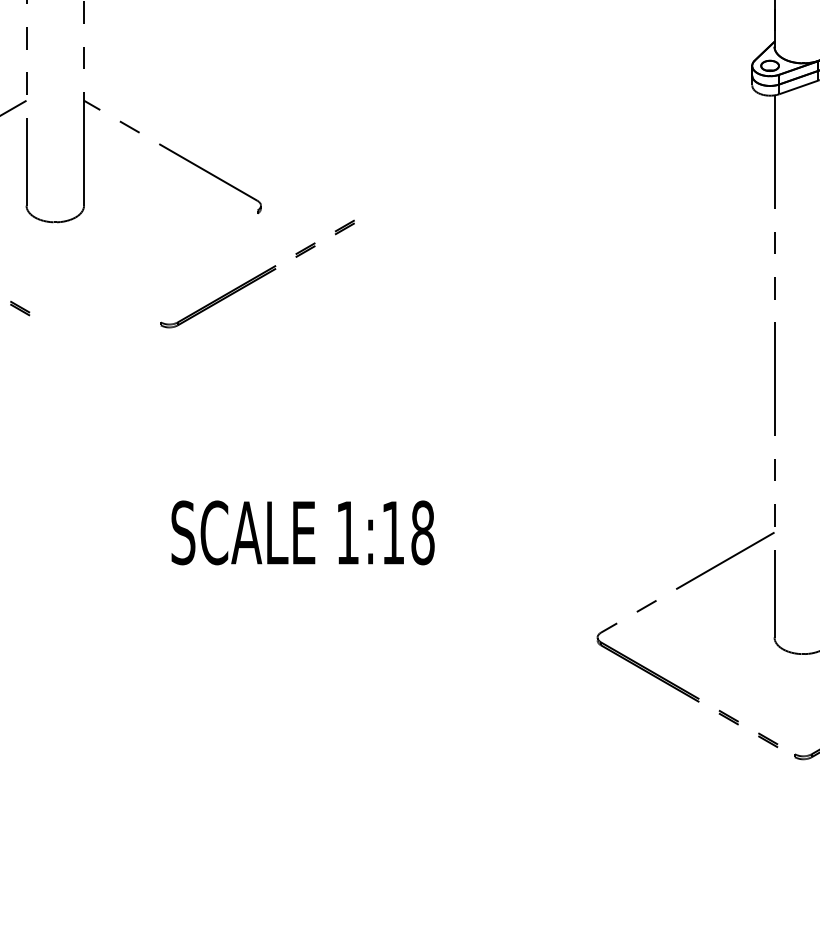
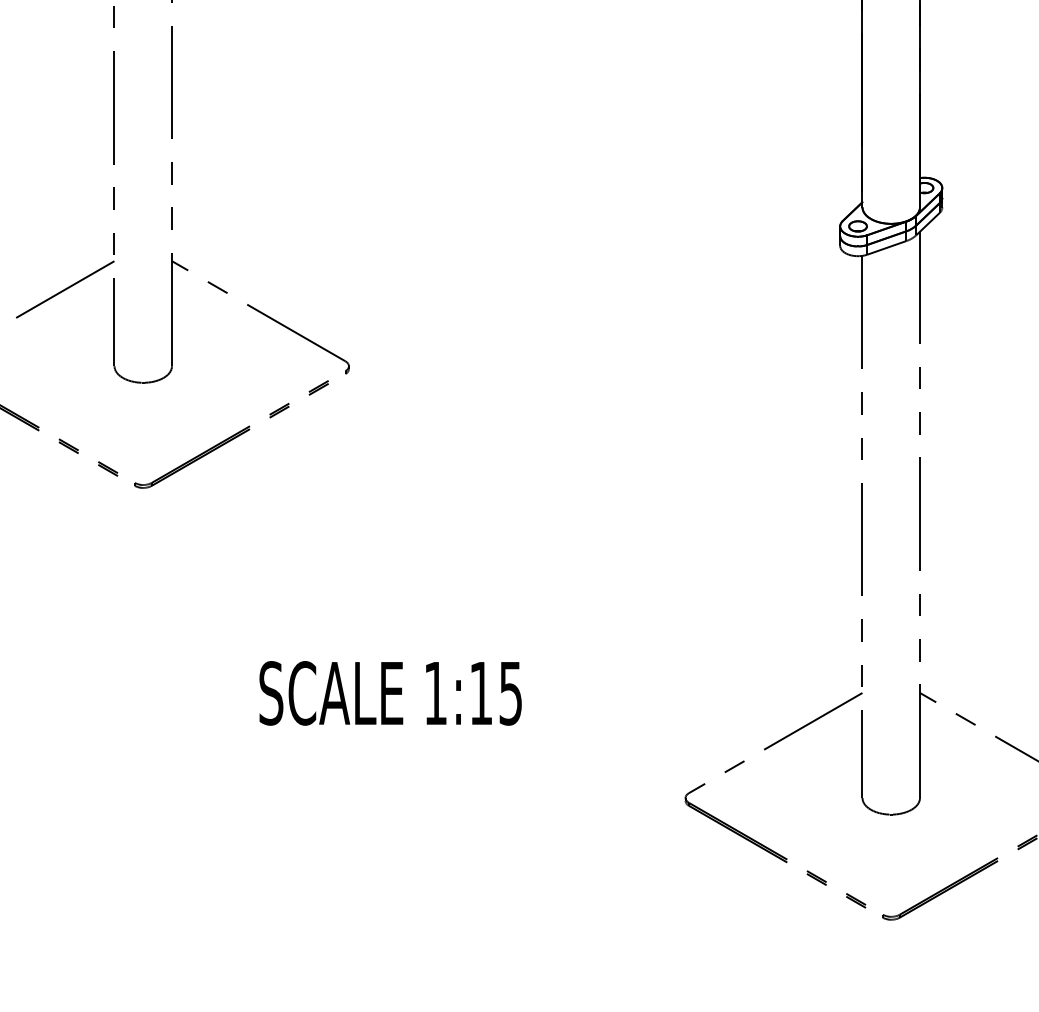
part: (257, 274) -> (231, 434), moved
text: (422, 533) -> (510, 693), 1:18 -> 1:15

